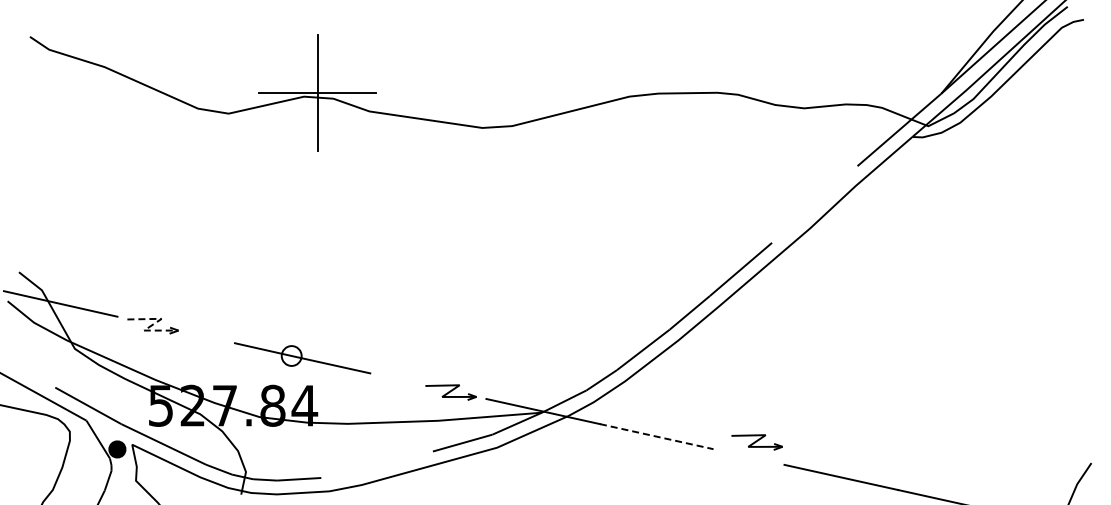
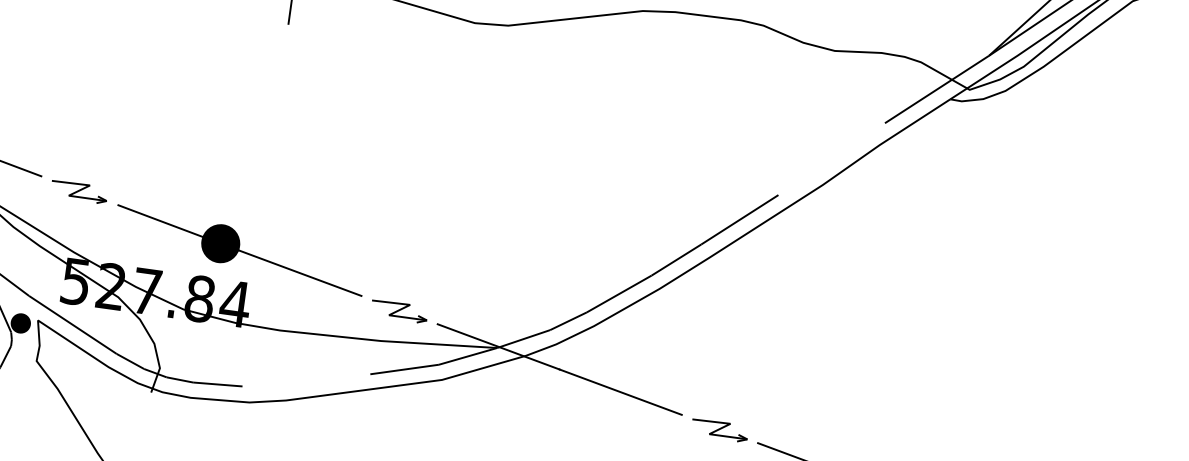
line: (152, 324) -> (78, 190), dashed -> solid
part: (302, 358) -> (240, 251), size x1.67
line: (657, 436) -> (621, 392), dashed -> solid
part: (756, 442) -> (719, 430), moved

